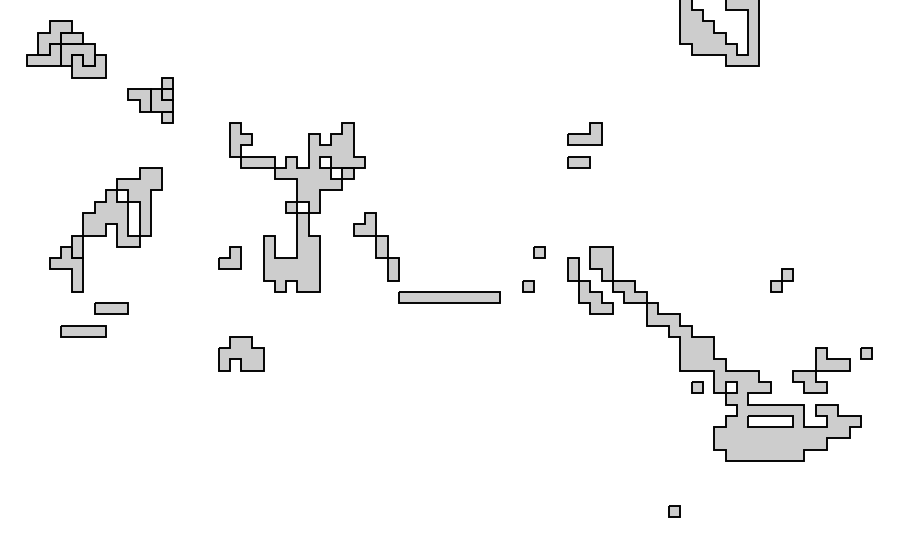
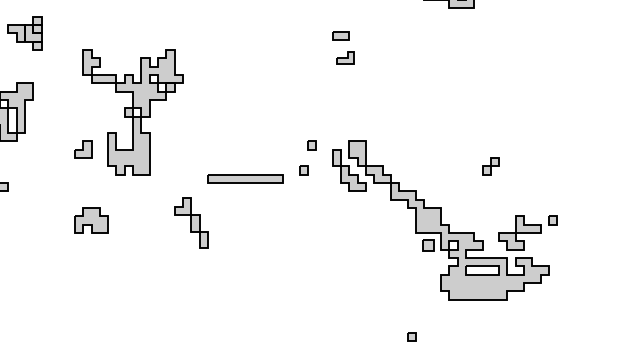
part: (584, 133) -> (345, 57), size x0.7
part: (578, 162) -> (340, 36), moved
part: (376, 246) -> (191, 223), moved
part: (697, 387) -> (428, 245), size x1.4

